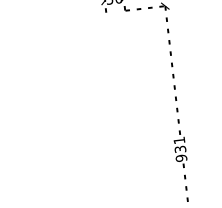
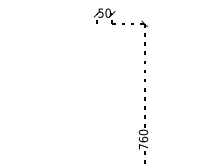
text: (180, 149) -> (143, 139), 931 -> 760

